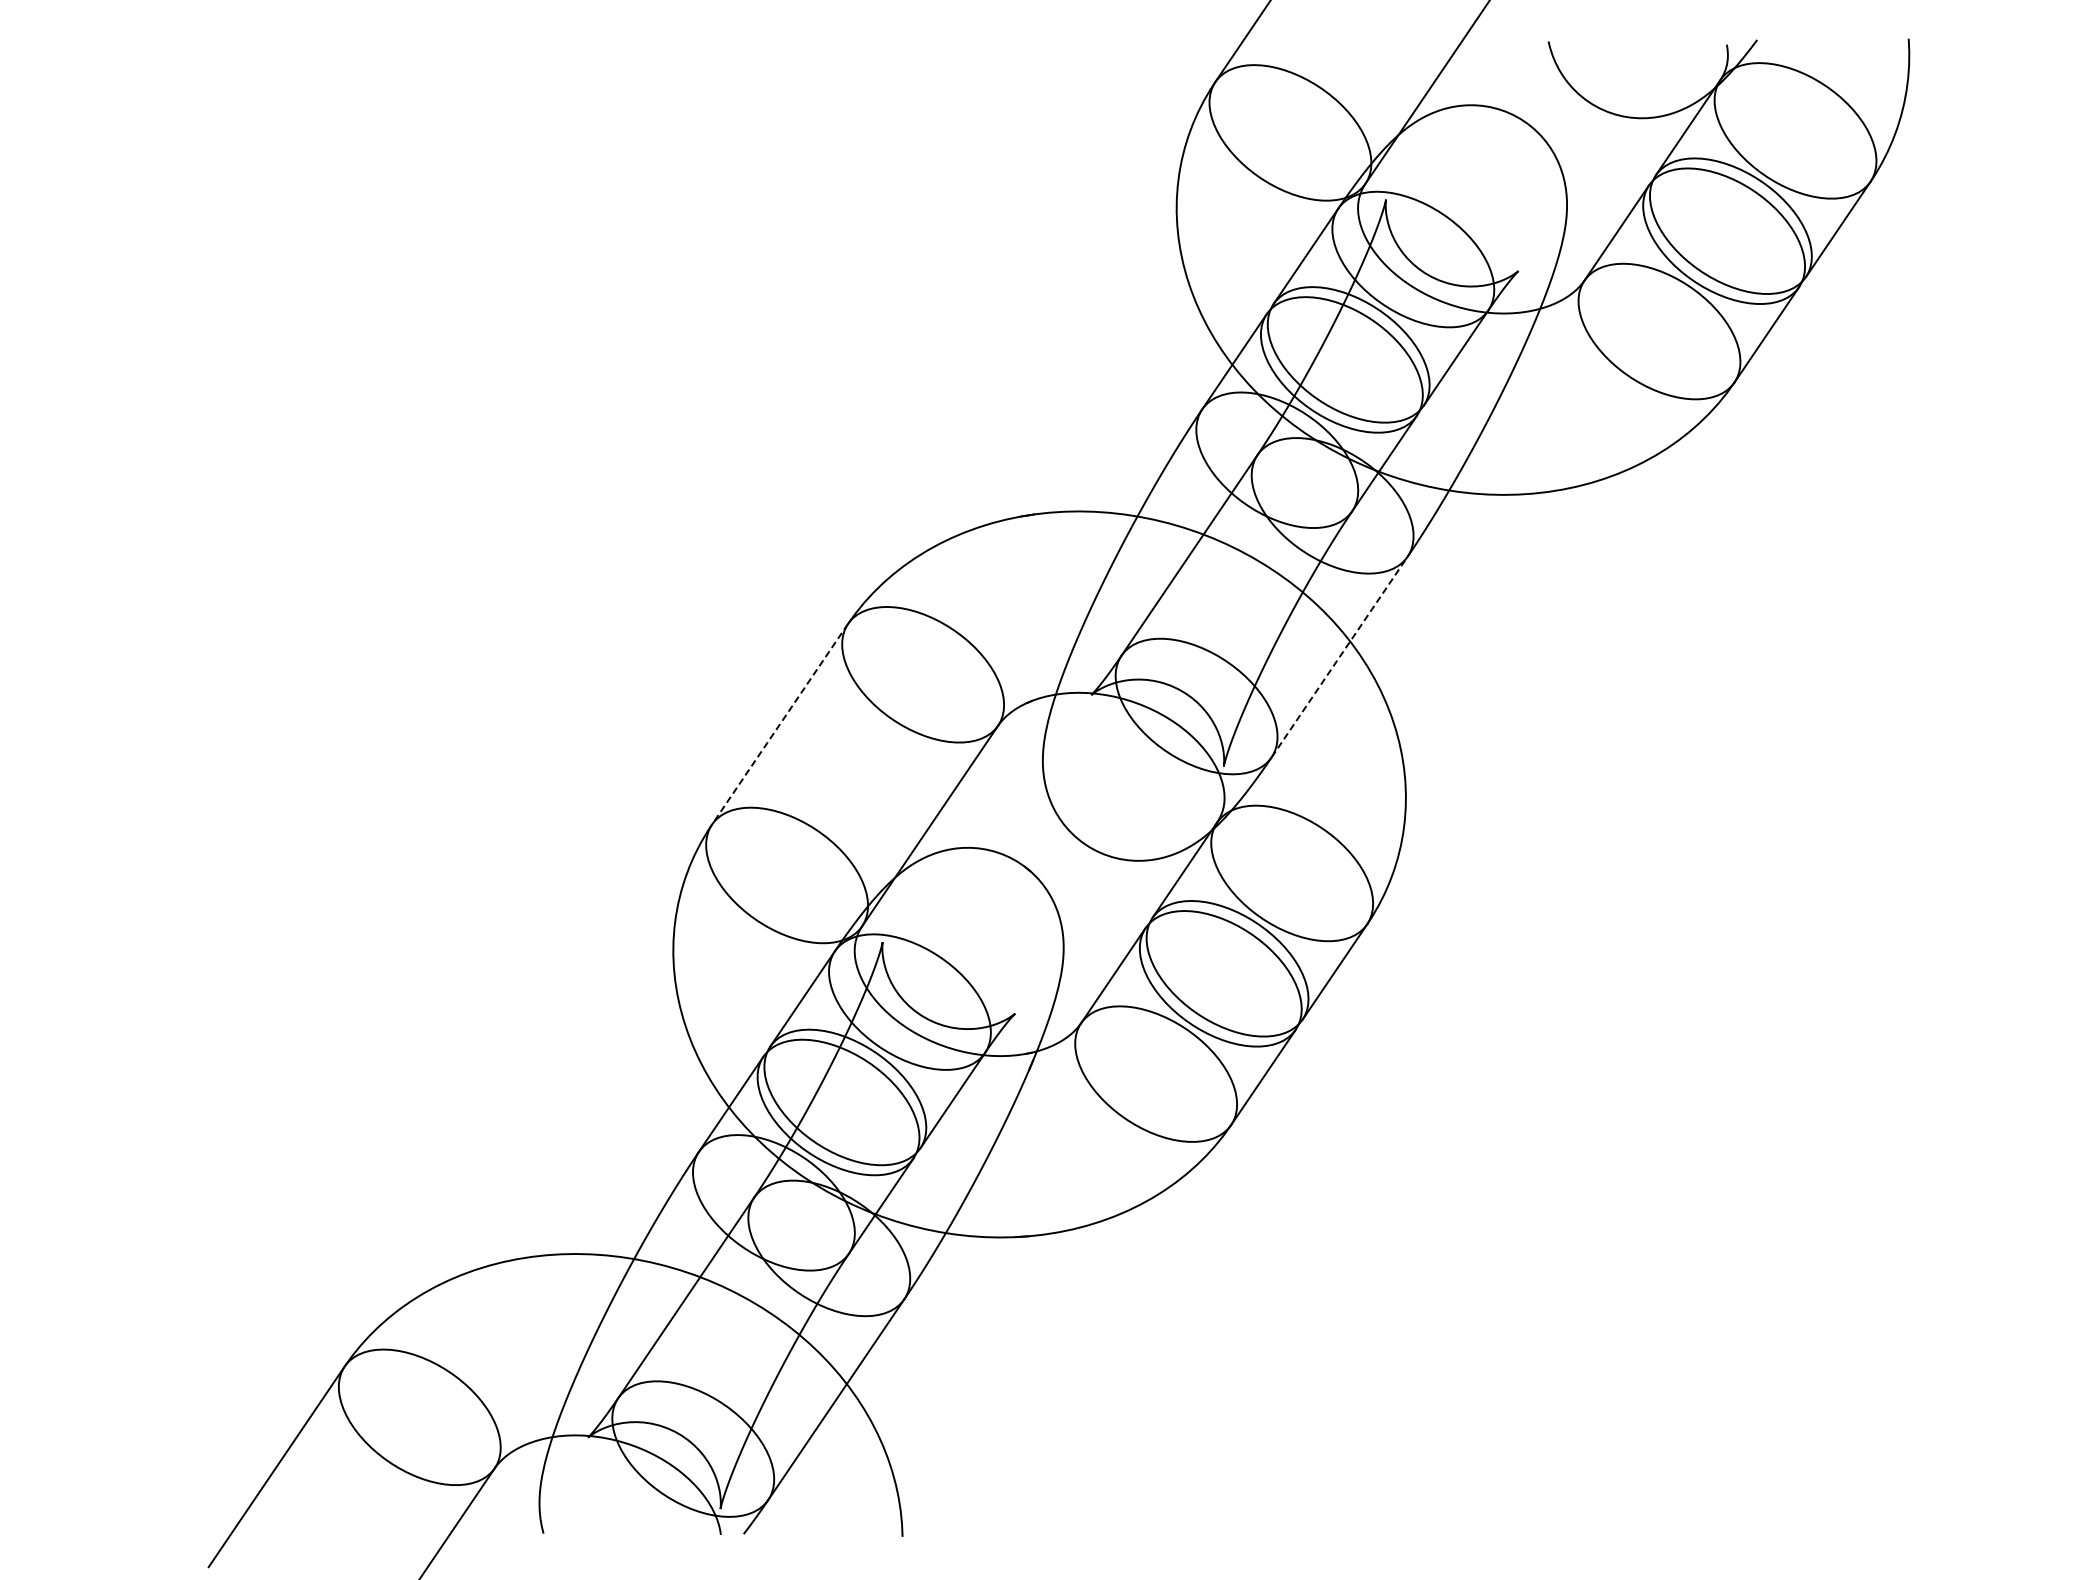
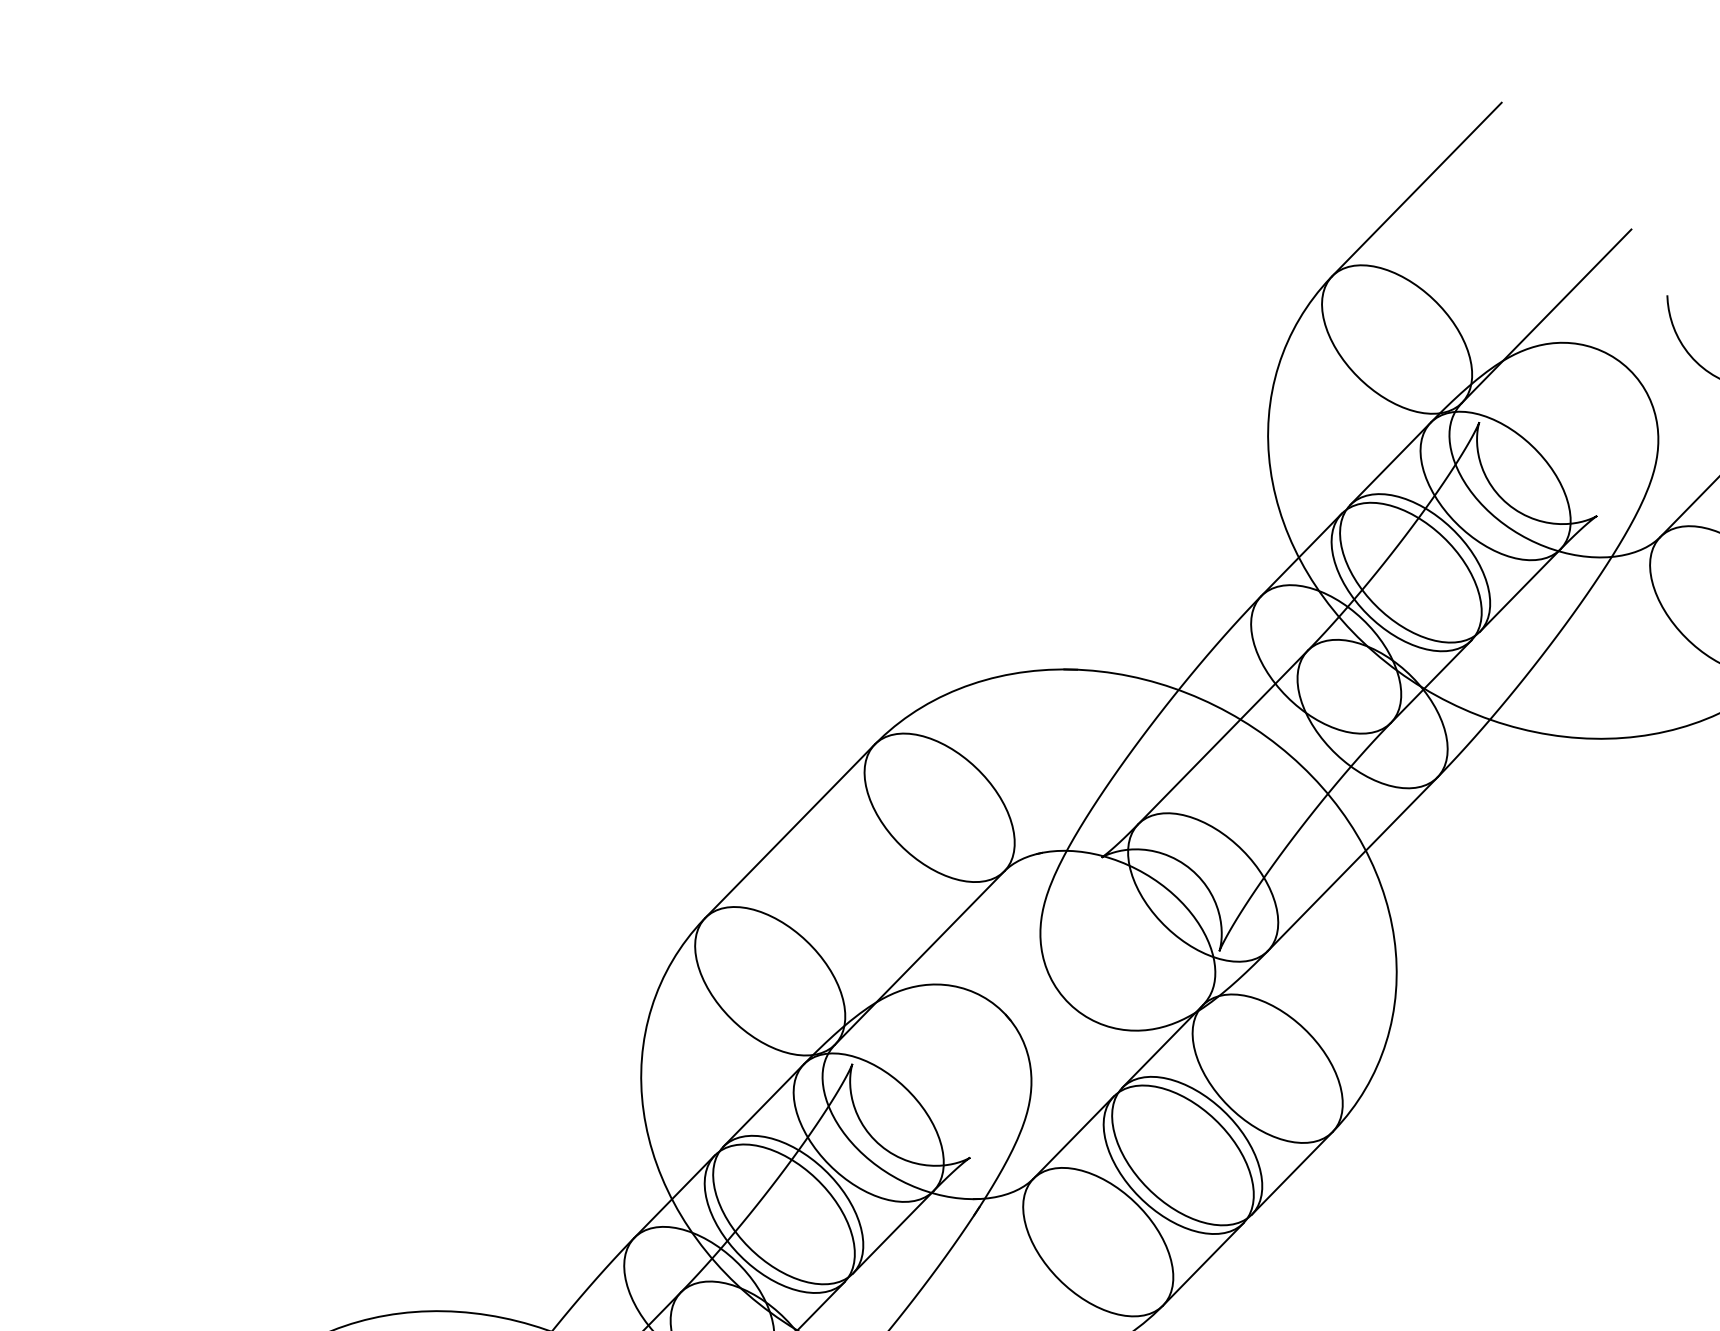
line: (1339, 656) -> (1352, 863), dashed -> solid
line: (779, 724) -> (789, 831), dashed -> solid

